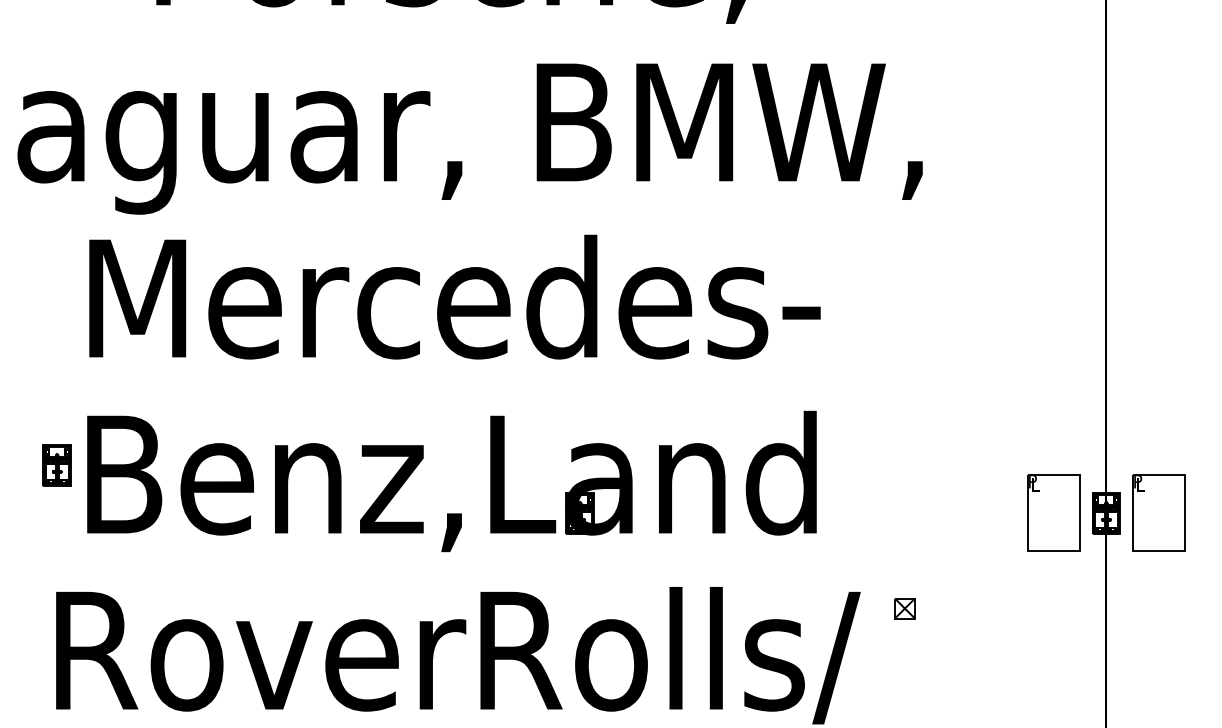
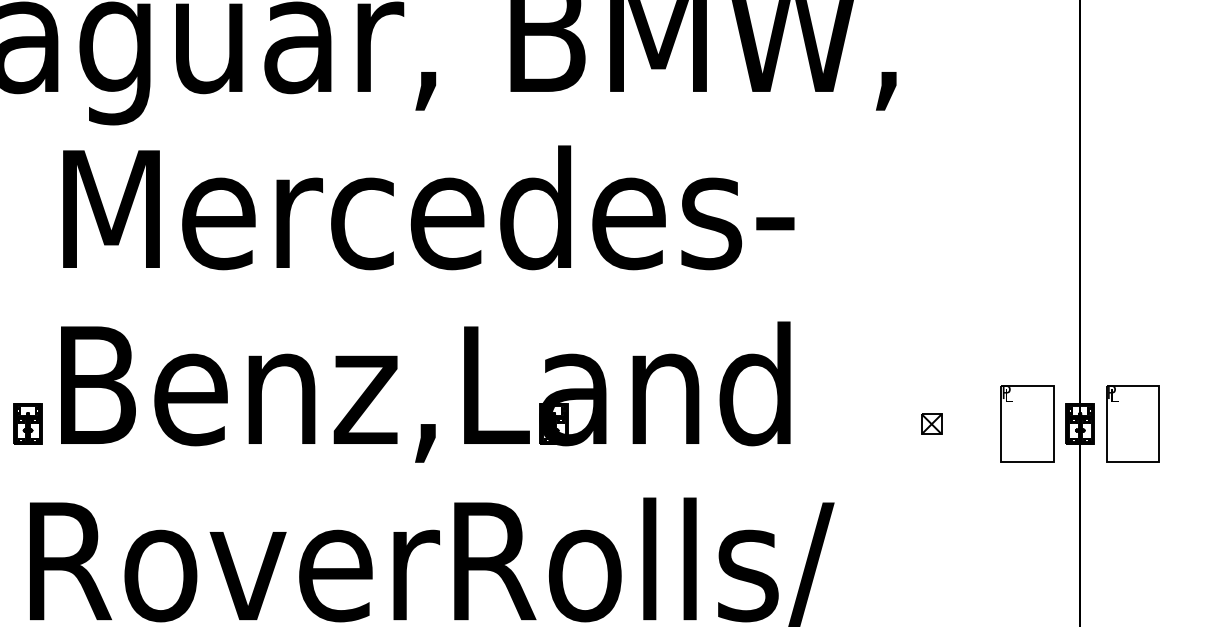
part: (56, 465) -> (27, 424), moved
part: (904, 608) -> (931, 424), moved

